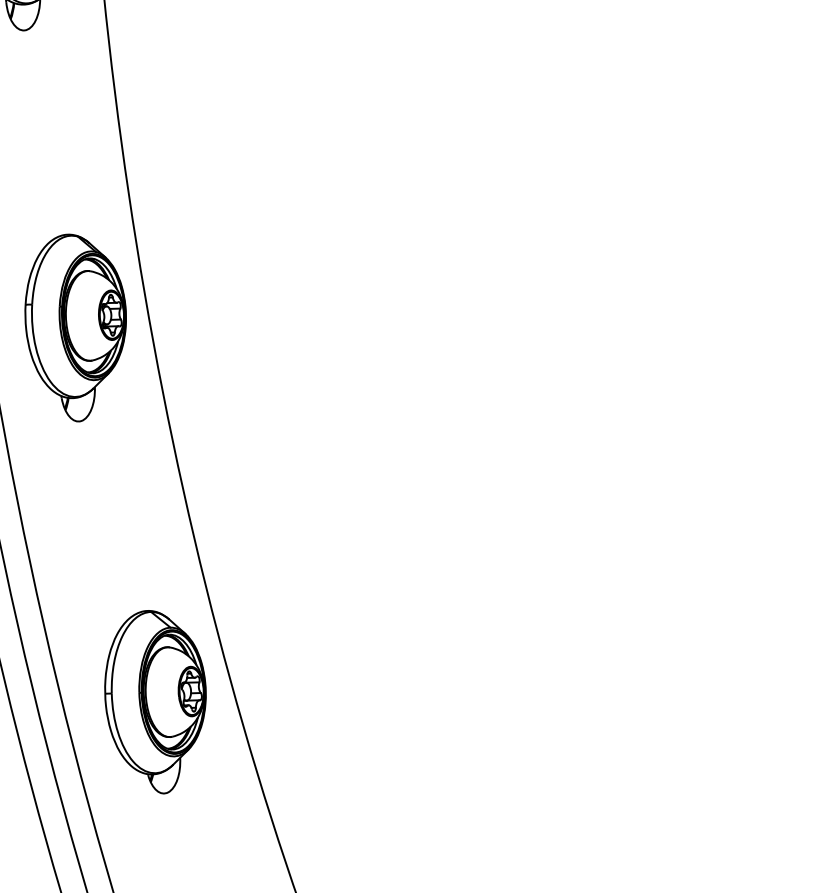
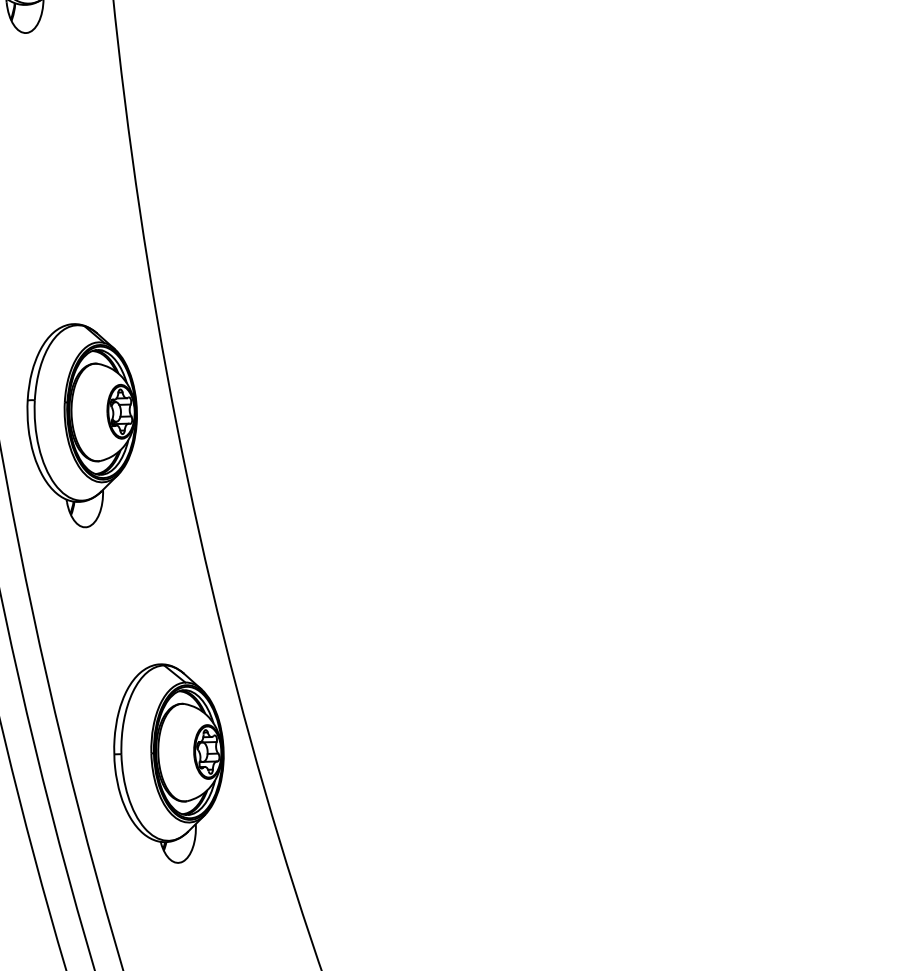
part: (75, 327) -> (81, 425), moved

